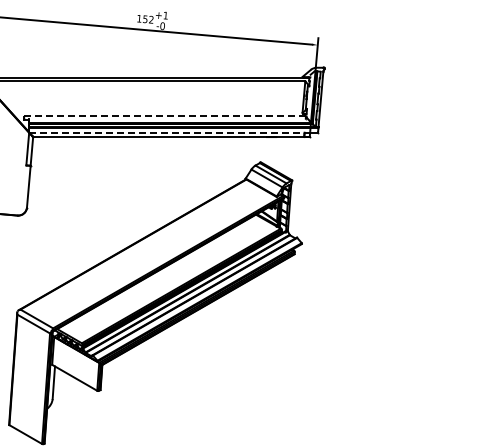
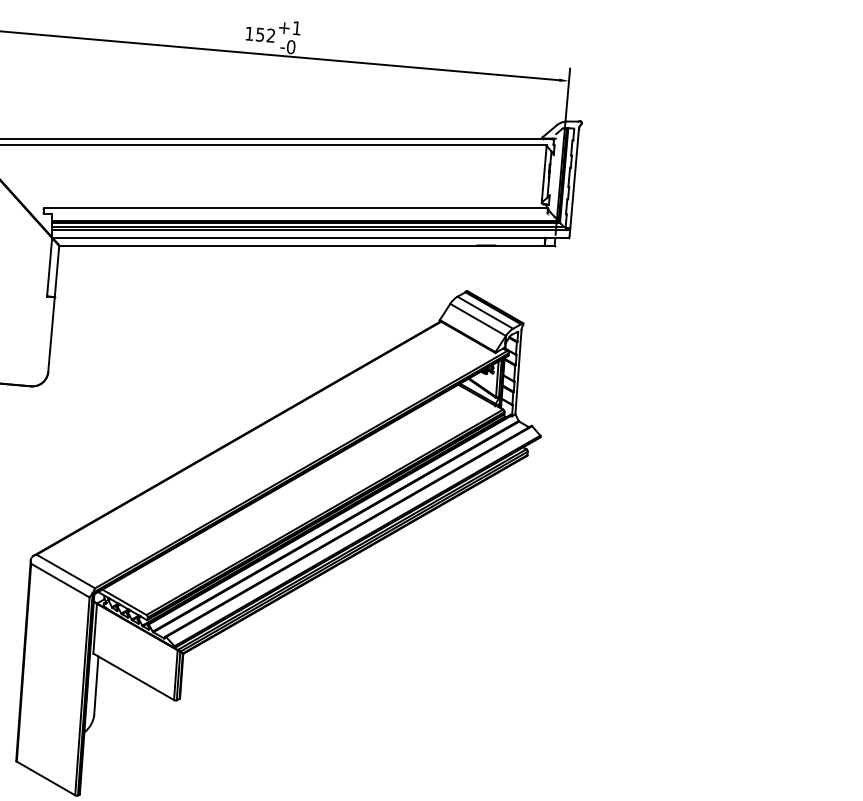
line: (165, 116) -> (296, 208), dashed -> solid
line: (166, 132) -> (298, 237), dashed -> solid

